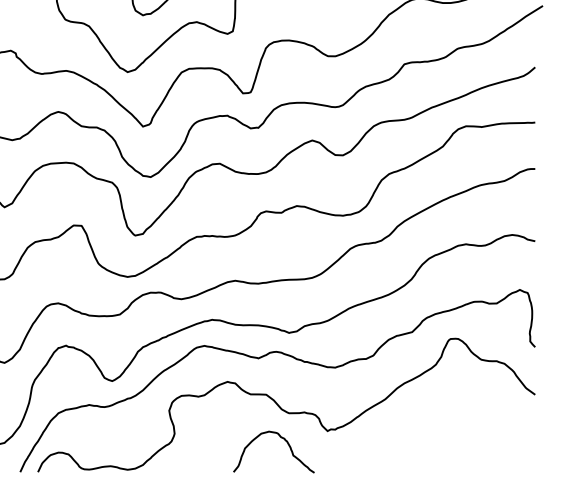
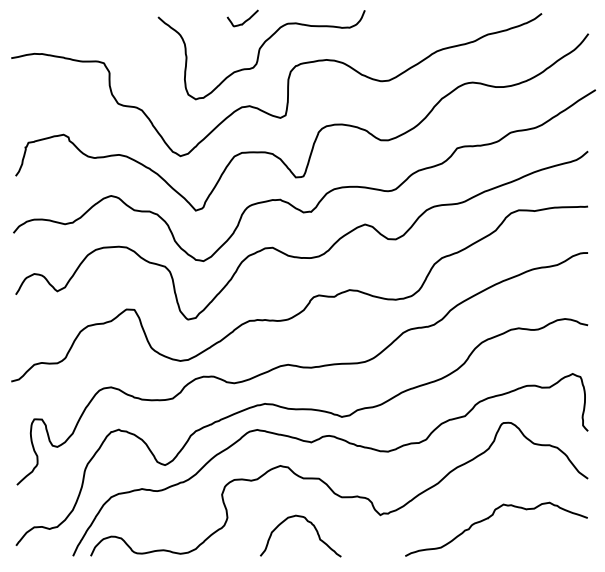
curve: (435, 435) -> (488, 519), added
curve: (279, 437) -> (306, 521), moved

